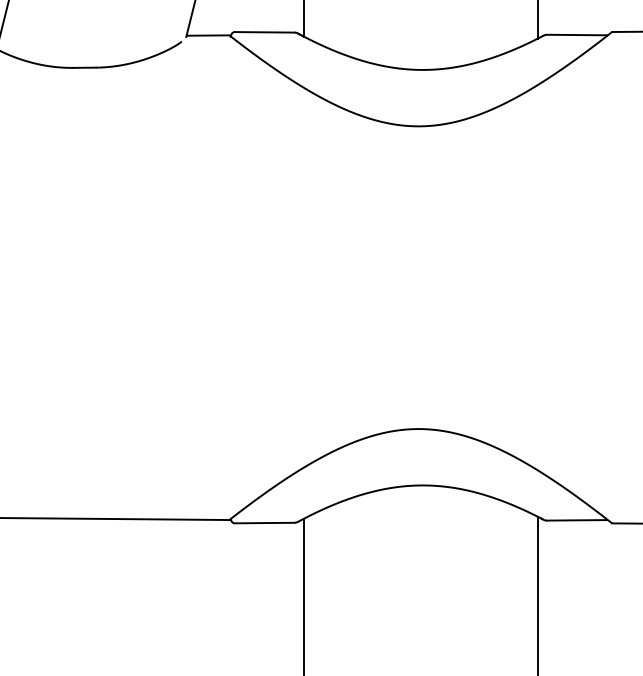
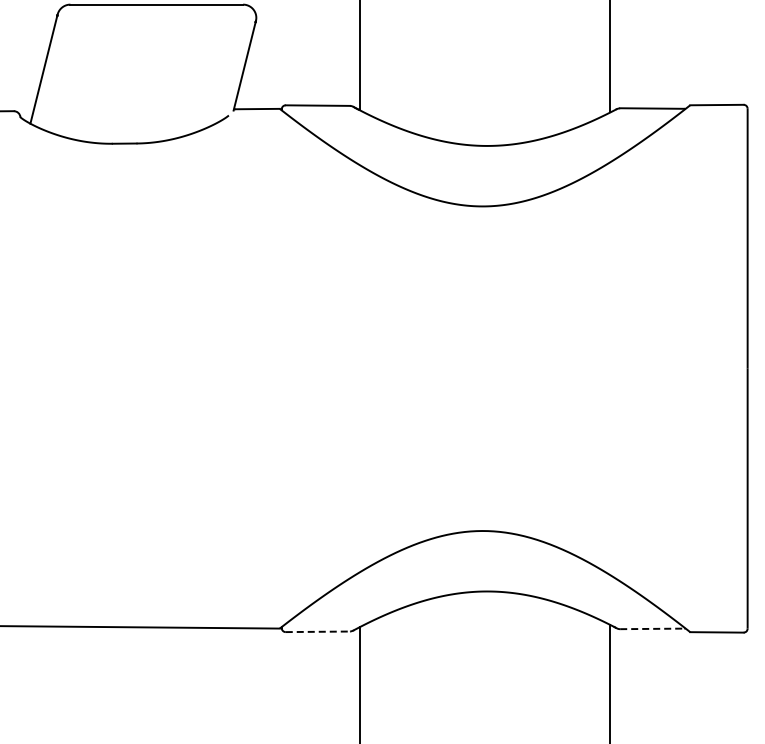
line: (576, 519) -> (652, 628), solid -> dashed
line: (265, 522) -> (318, 631), solid -> dashed

